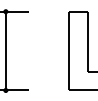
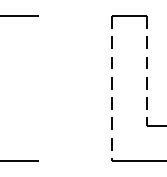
line: (87, 41) -> (146, 70), solid -> dashed
line: (68, 51) -> (111, 89), solid -> dashed

